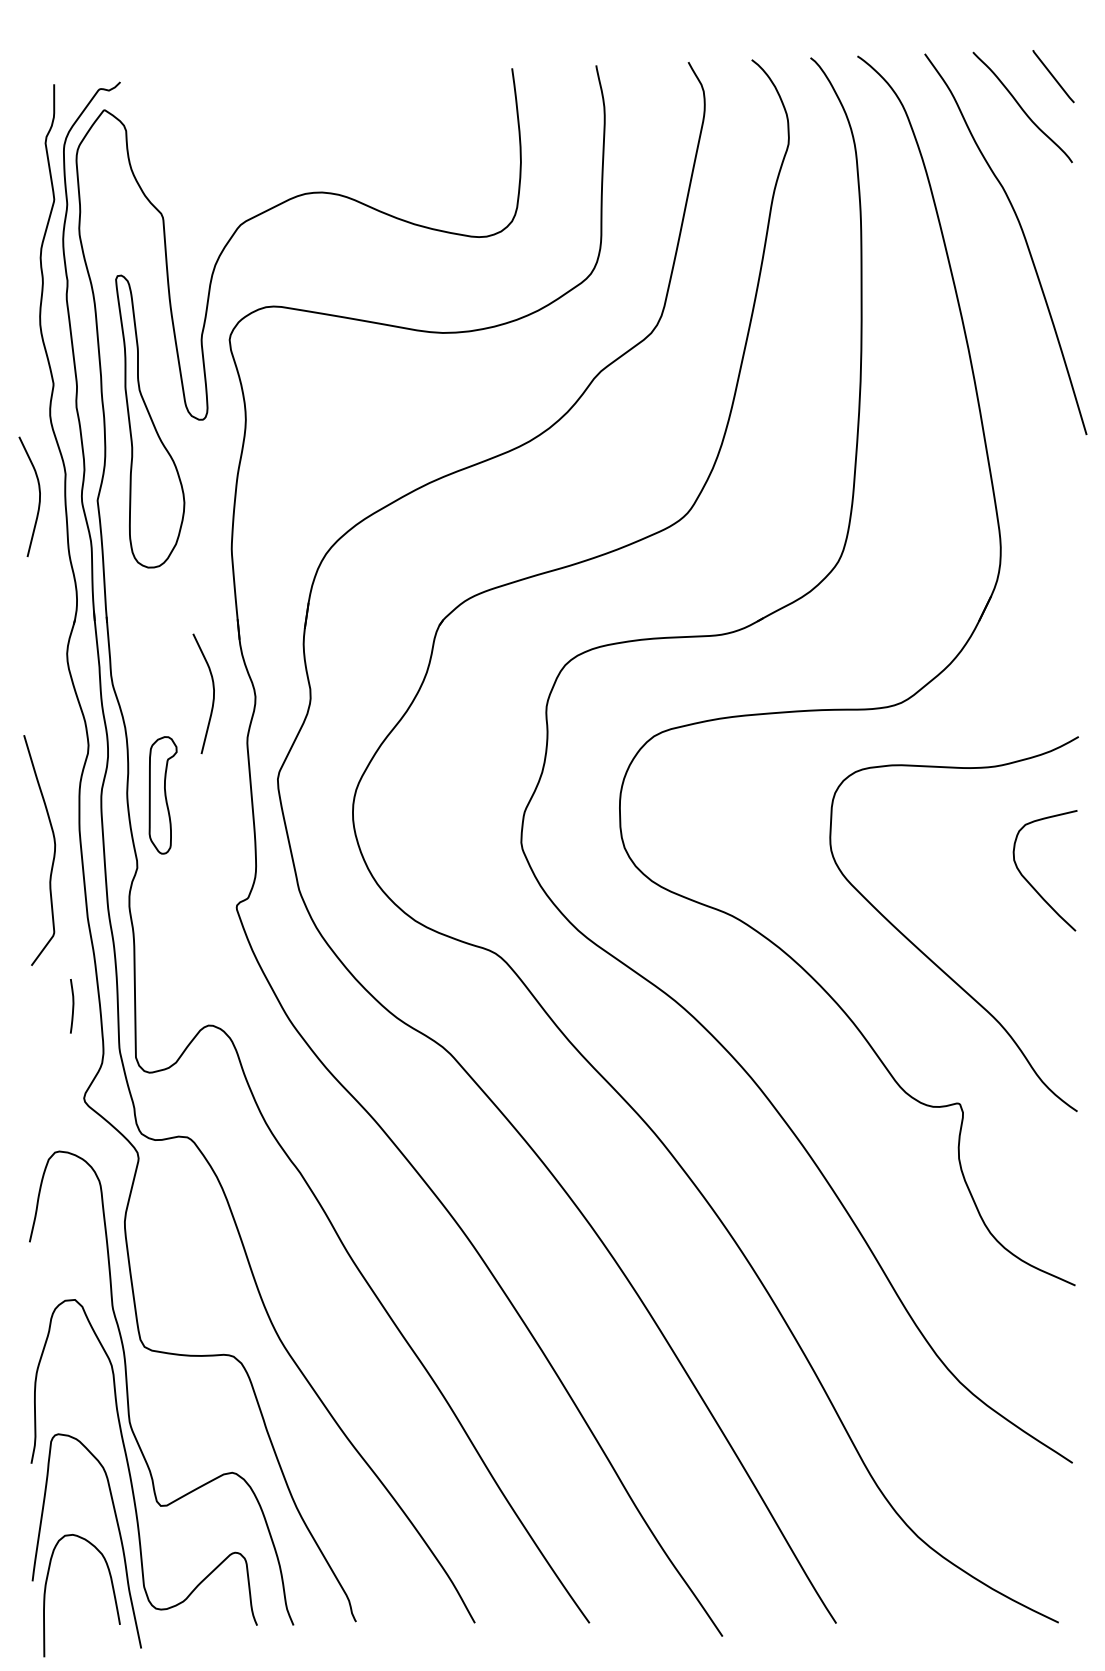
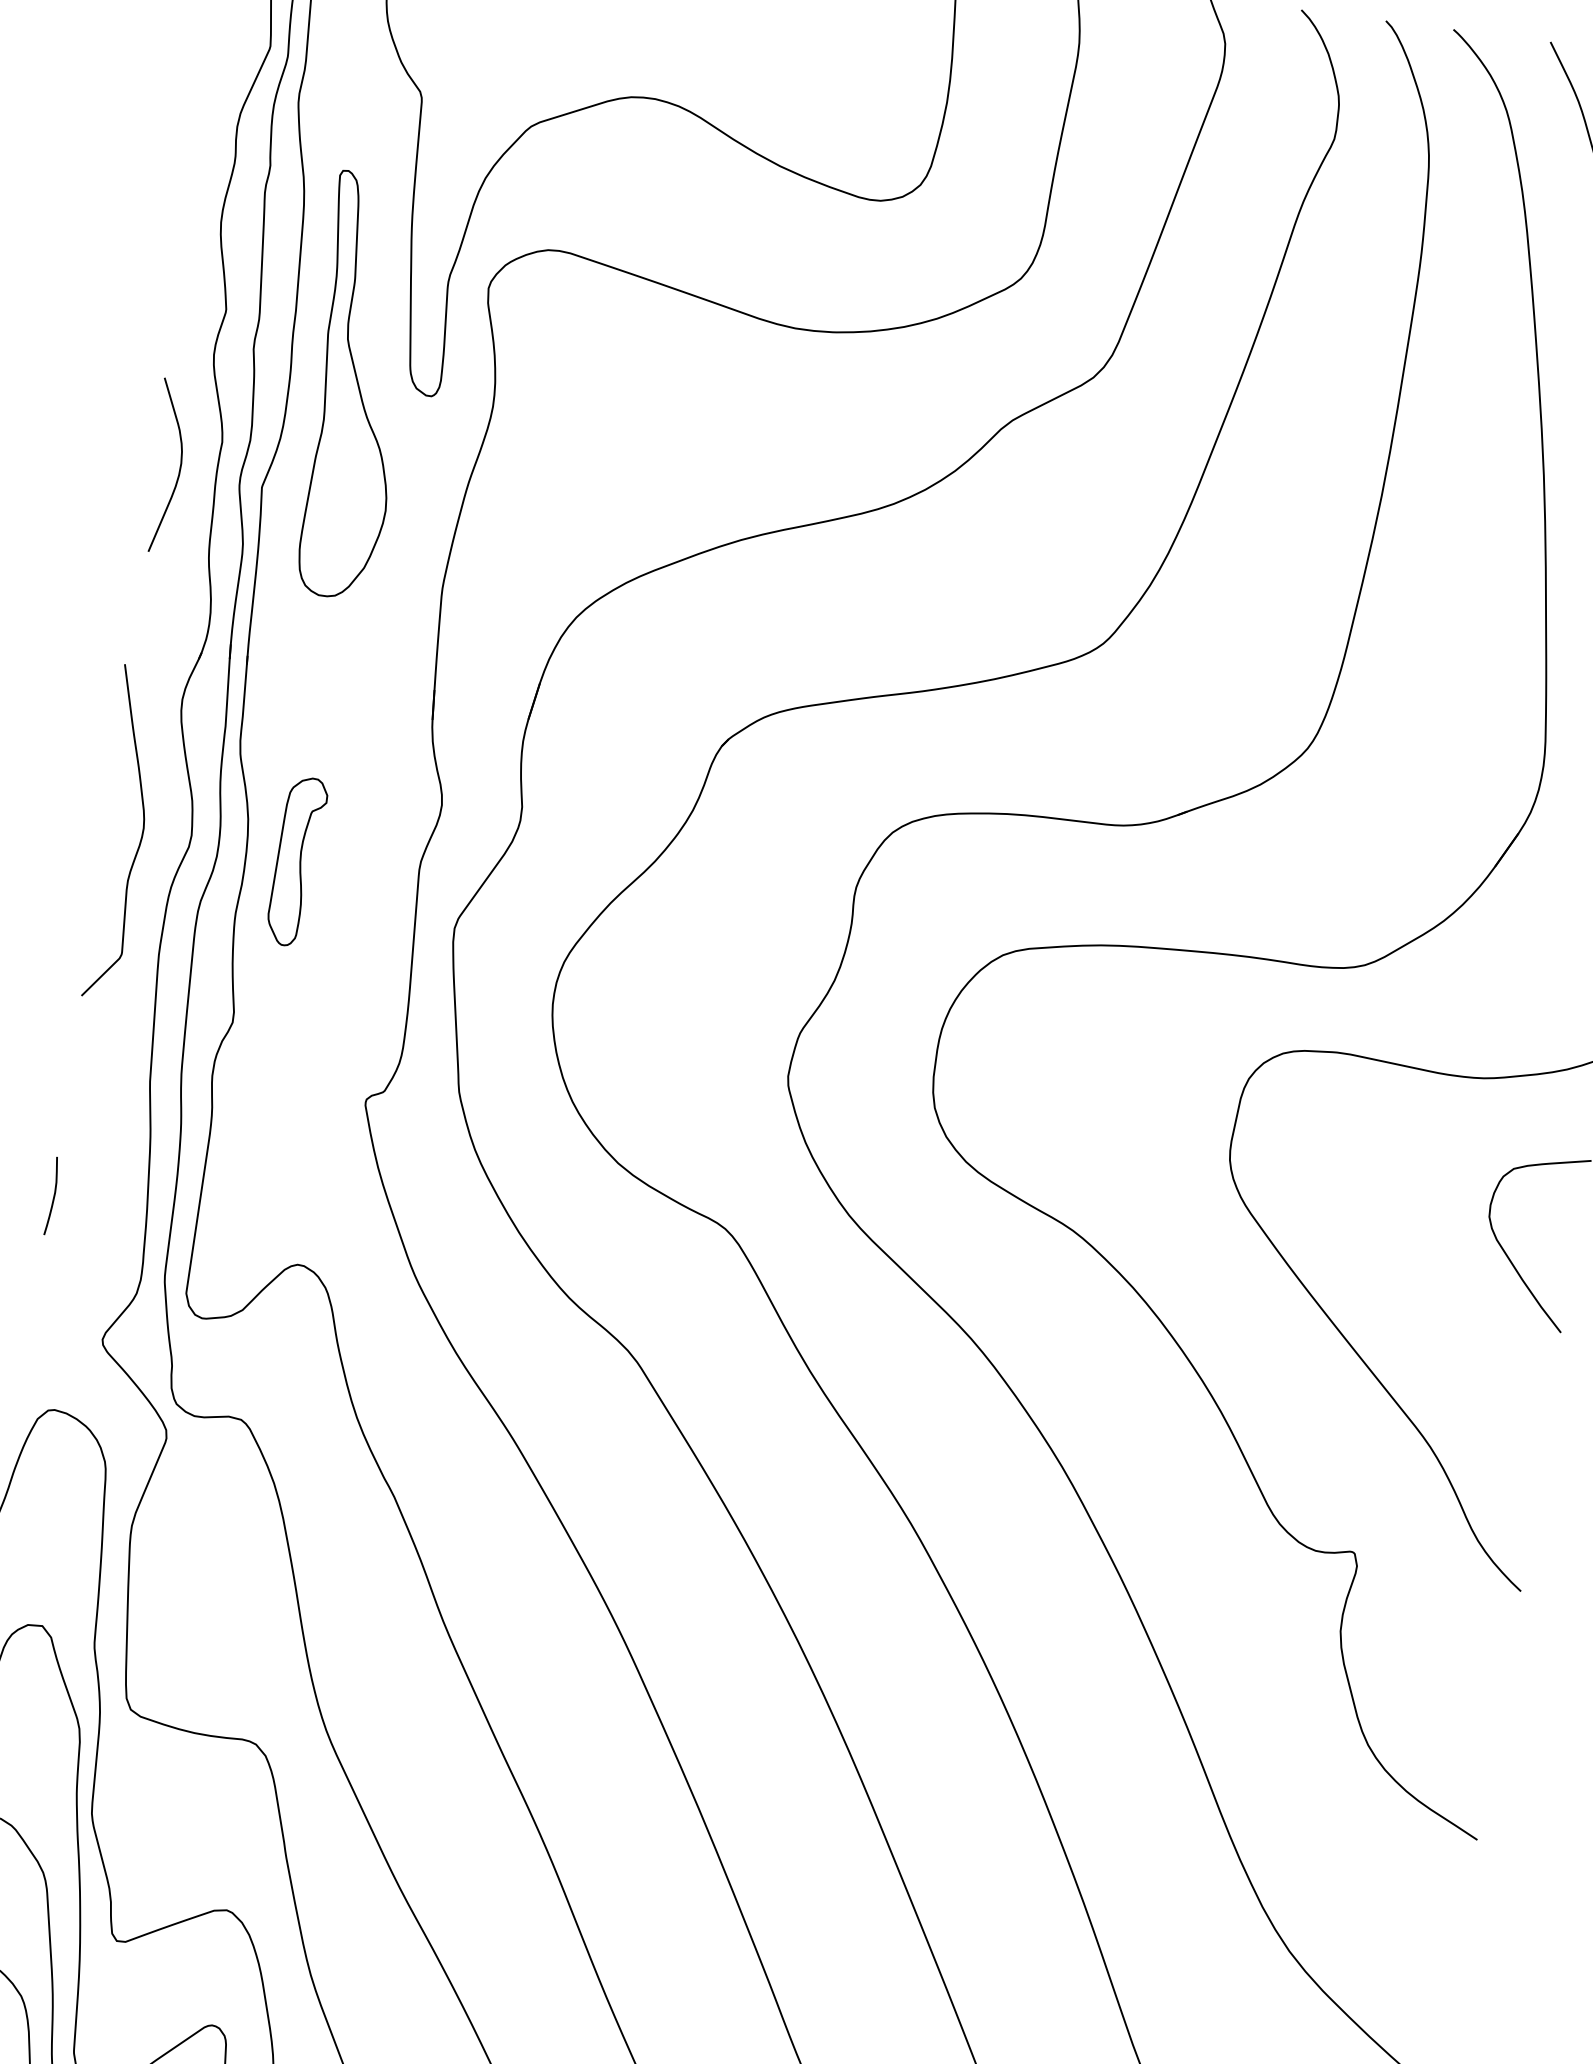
curve: (213, 693) -> (382, 790), removed
part: (162, 795) -> (295, 861), moved
curve: (53, 852) -> (139, 838), moved
curve: (72, 1006) -> (53, 1196), moved

